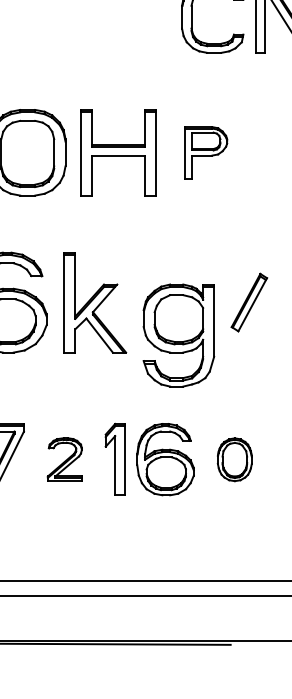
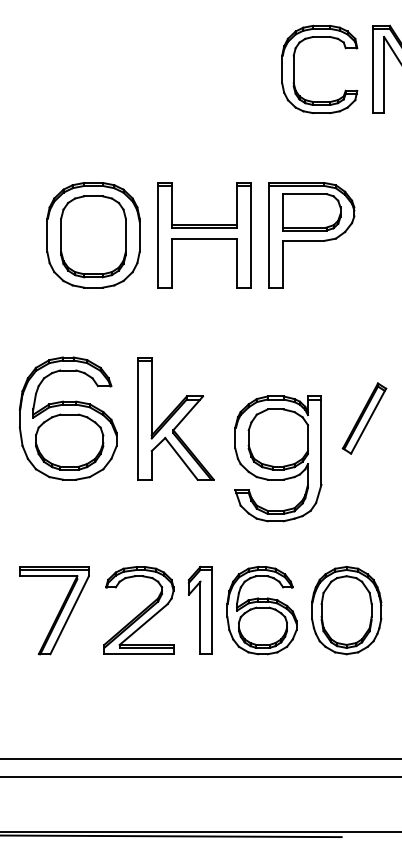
part: (206, 152) -> (311, 235), size x1.67
part: (64, 459) -> (138, 610), size x1.67
part: (234, 459) -> (346, 610), size x1.67

